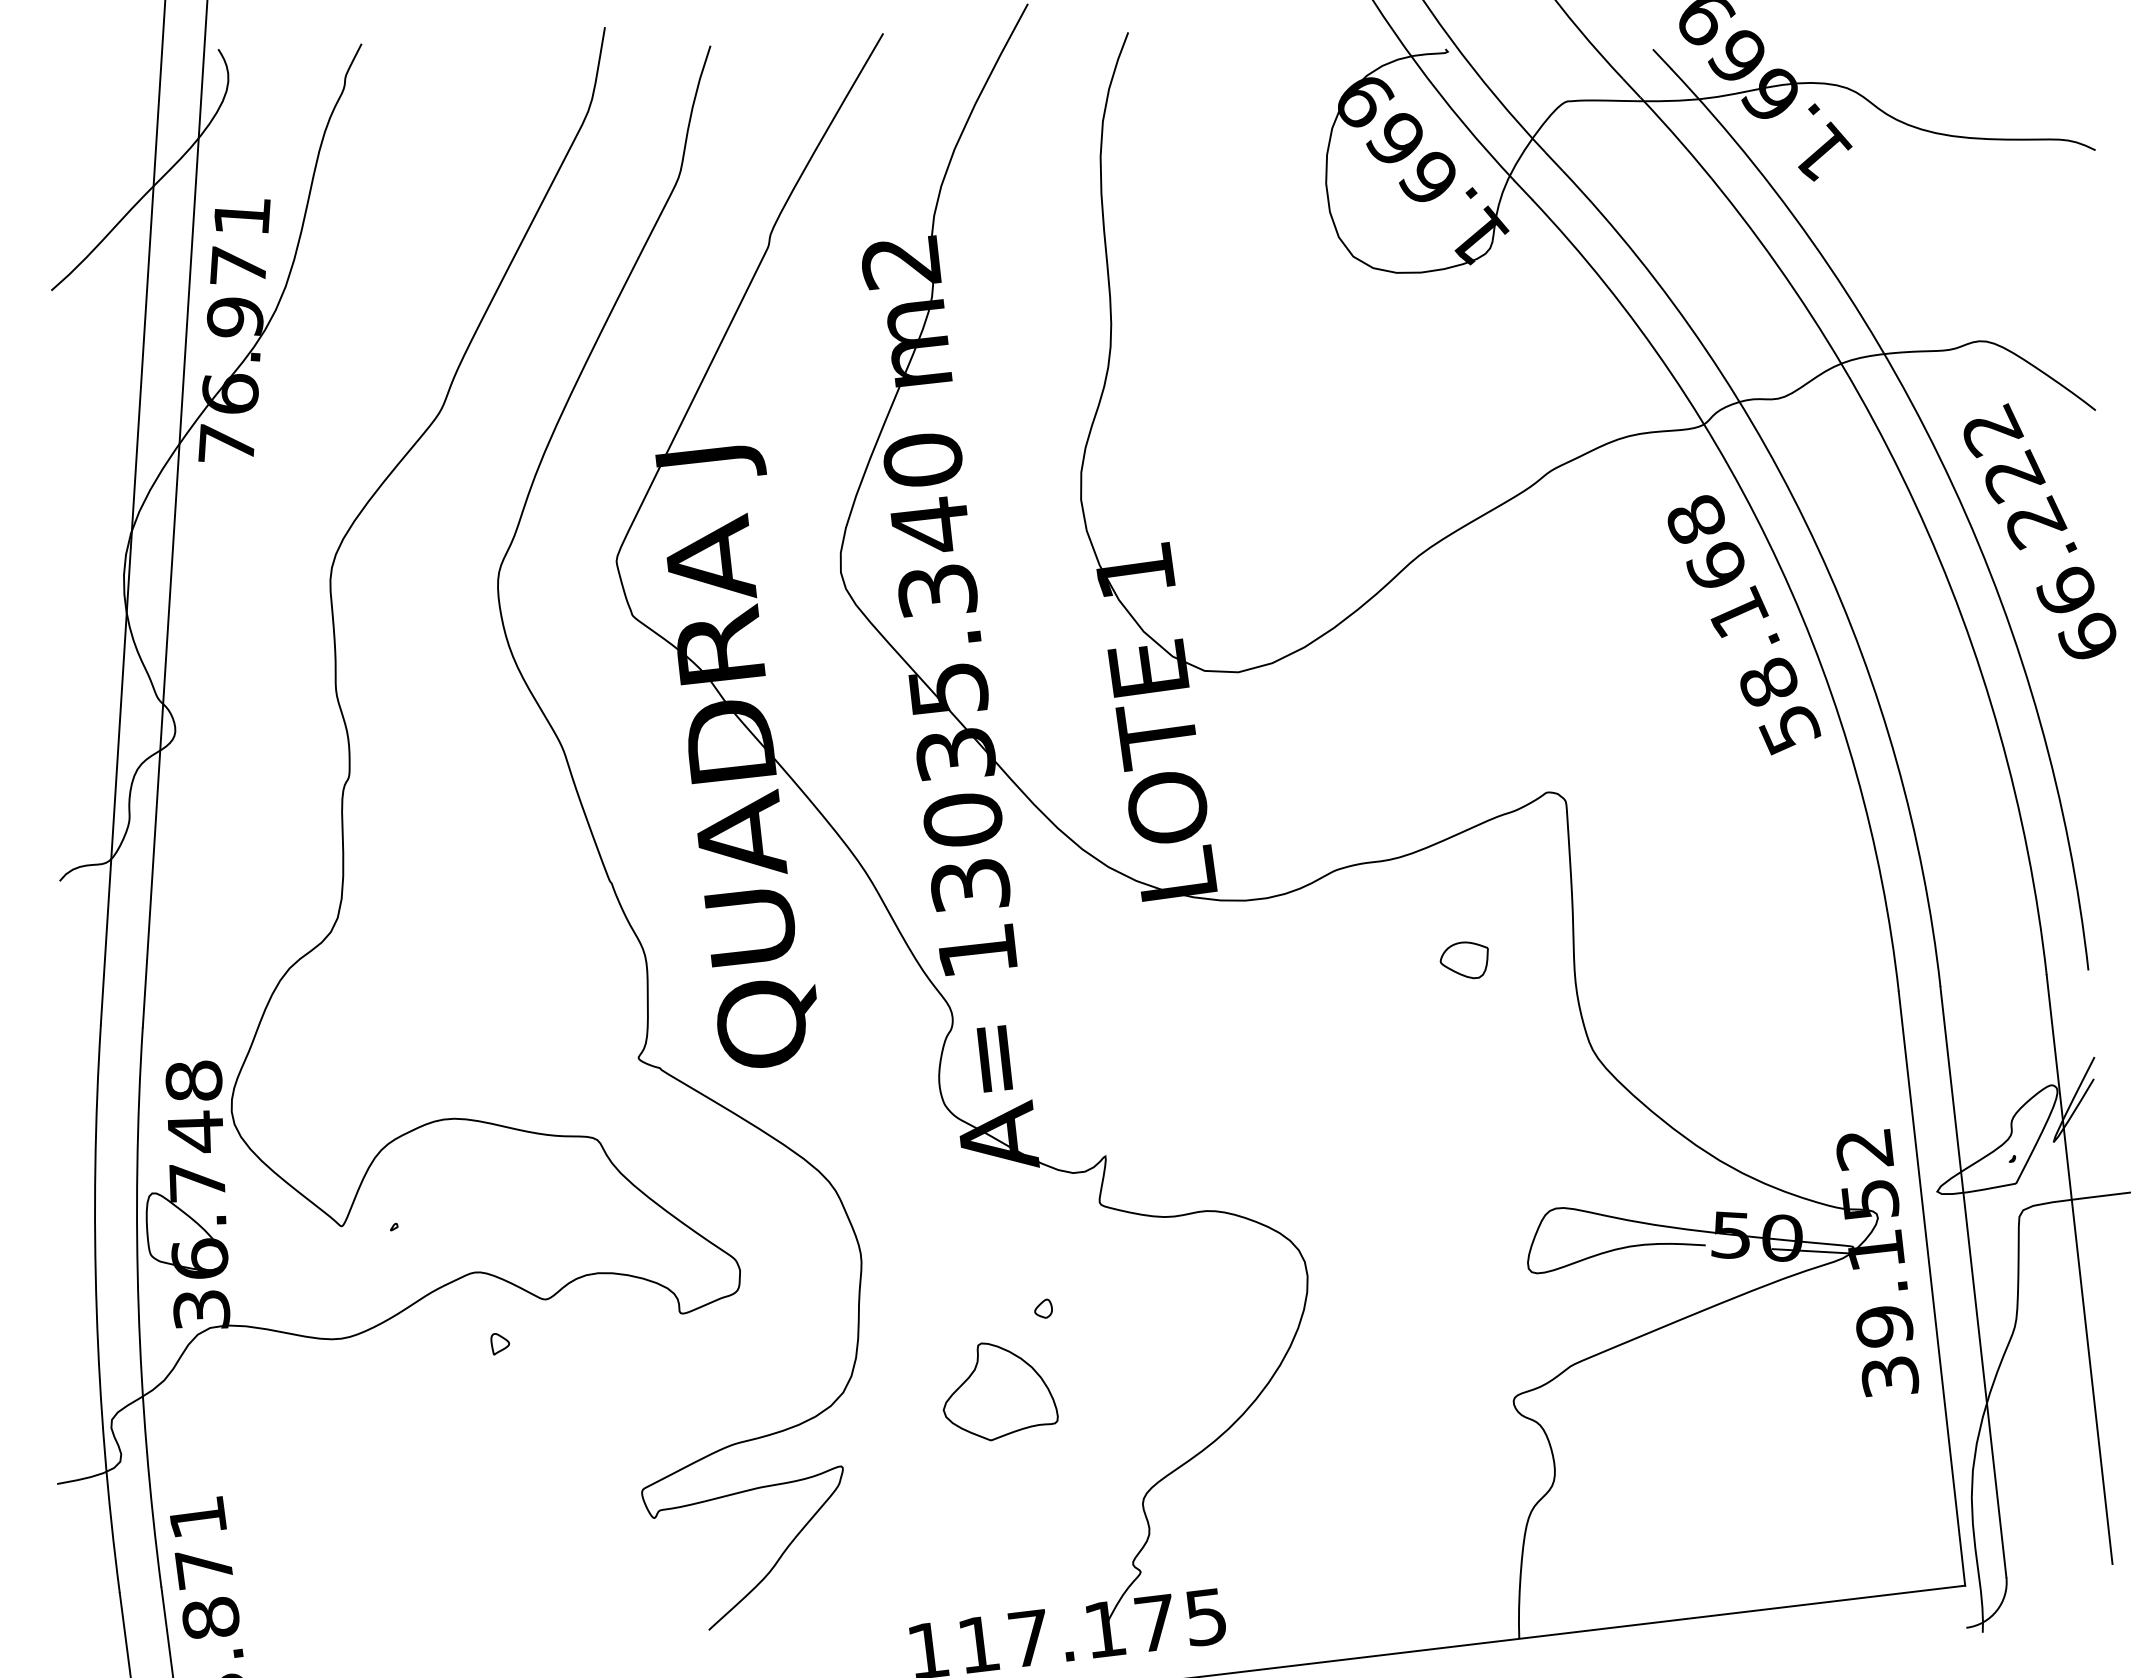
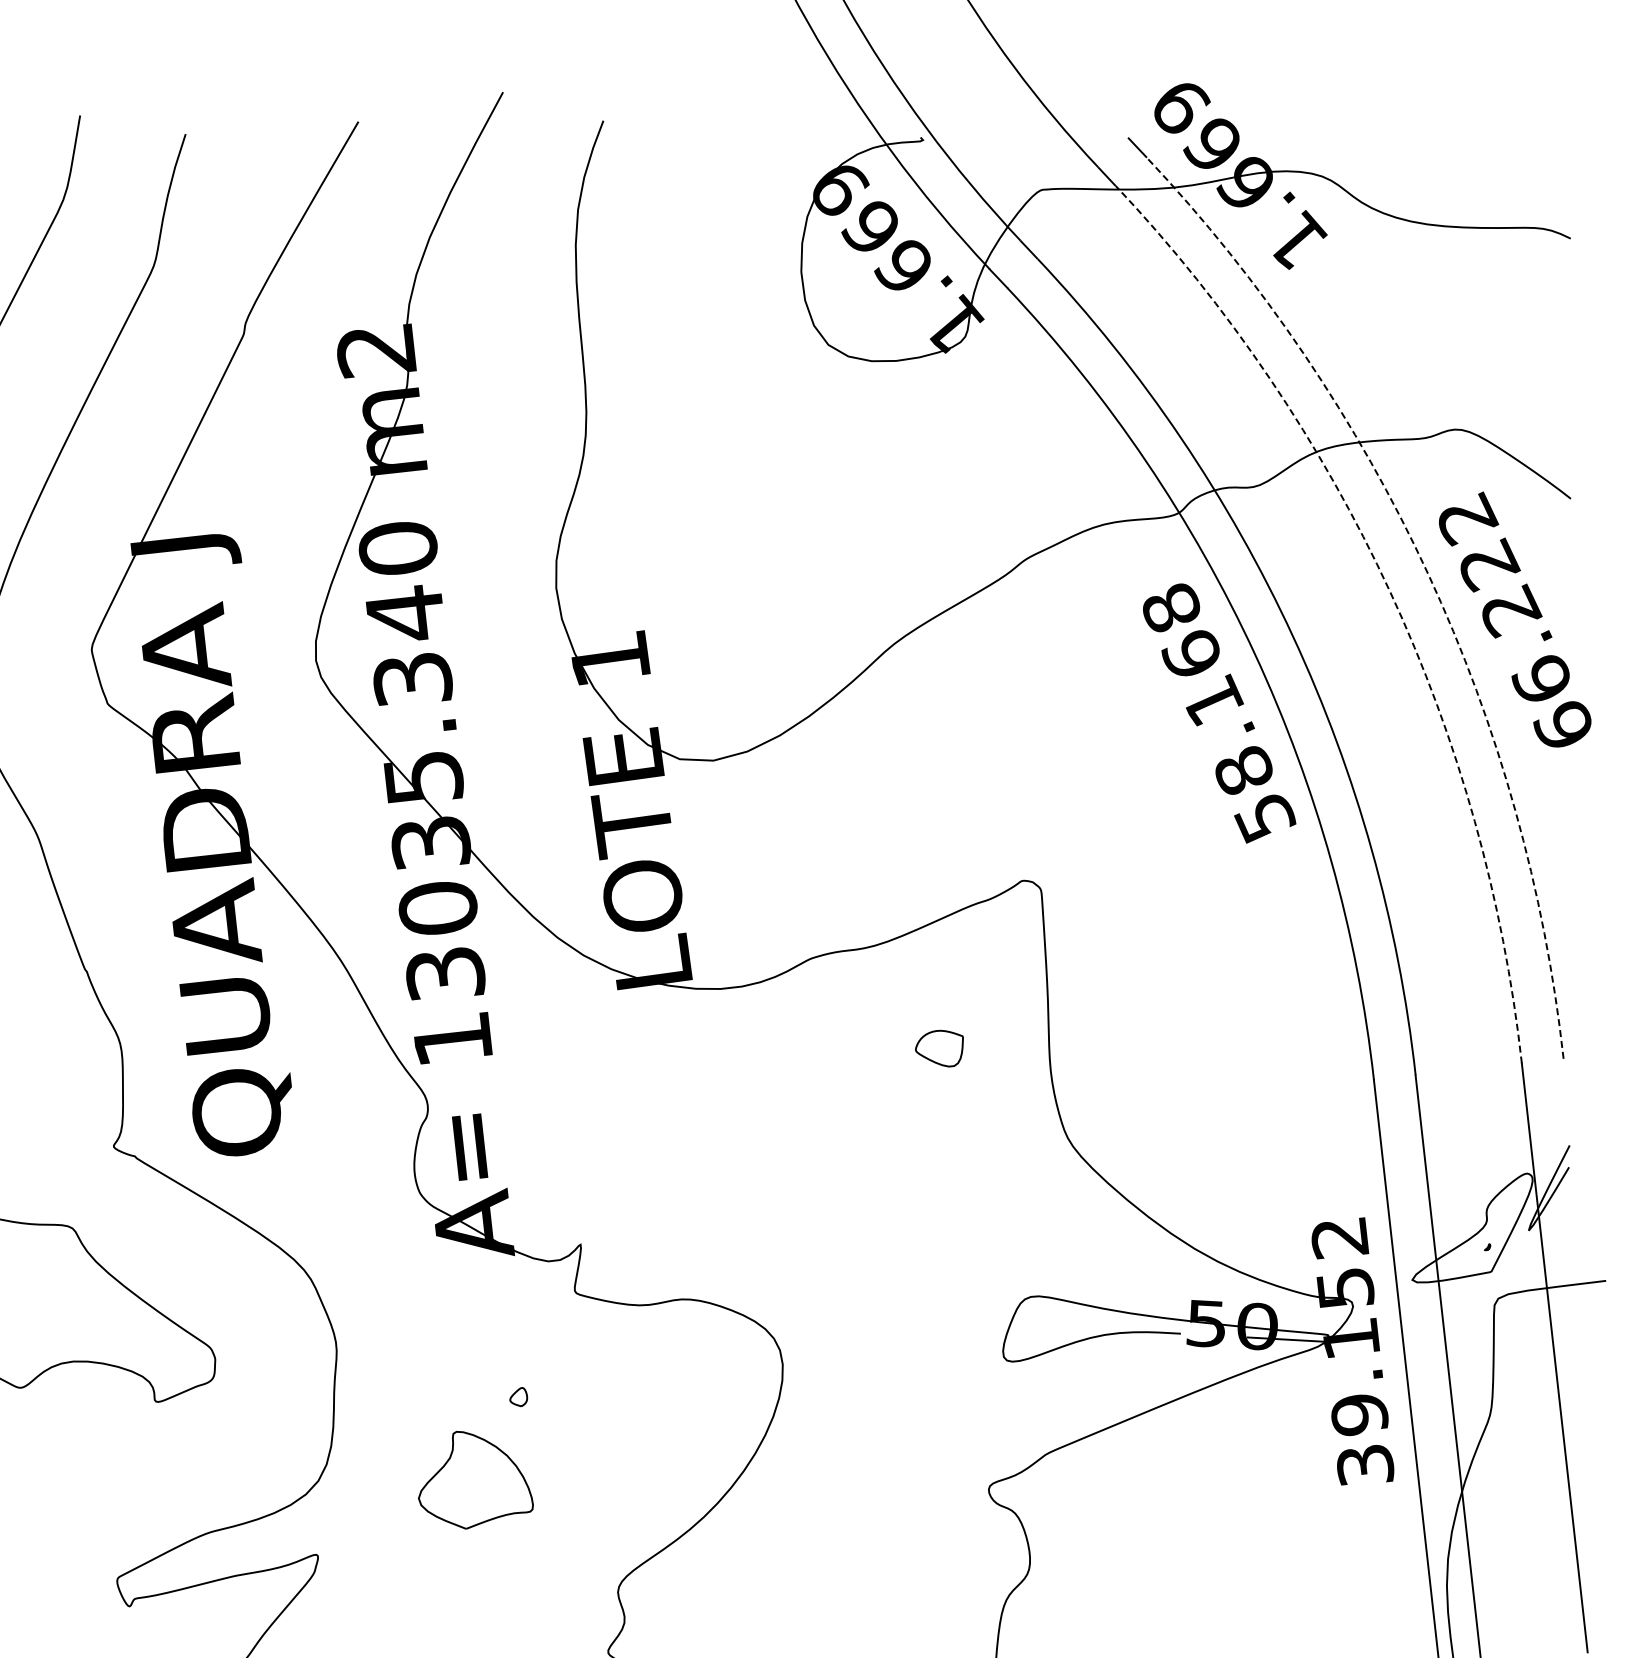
arc: (1953, 485) -> (1428, 573), solid -> dashed
arc: (1914, 503) -> (1389, 591), solid -> dashed

